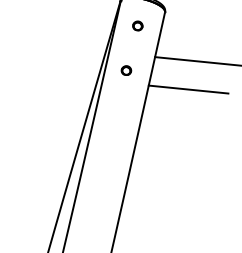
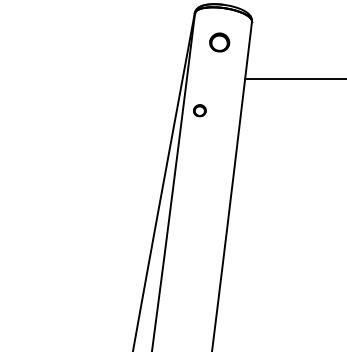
part: (137, 25) -> (219, 41), size x1.6
part: (126, 70) -> (199, 110), moved
line: (188, 89) -> (290, 115), removed

